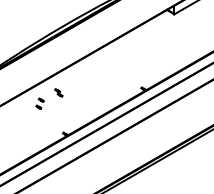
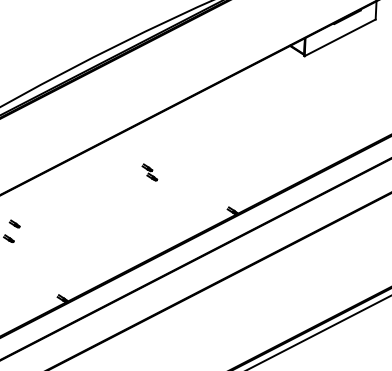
part: (58, 92) -> (149, 171), moved

